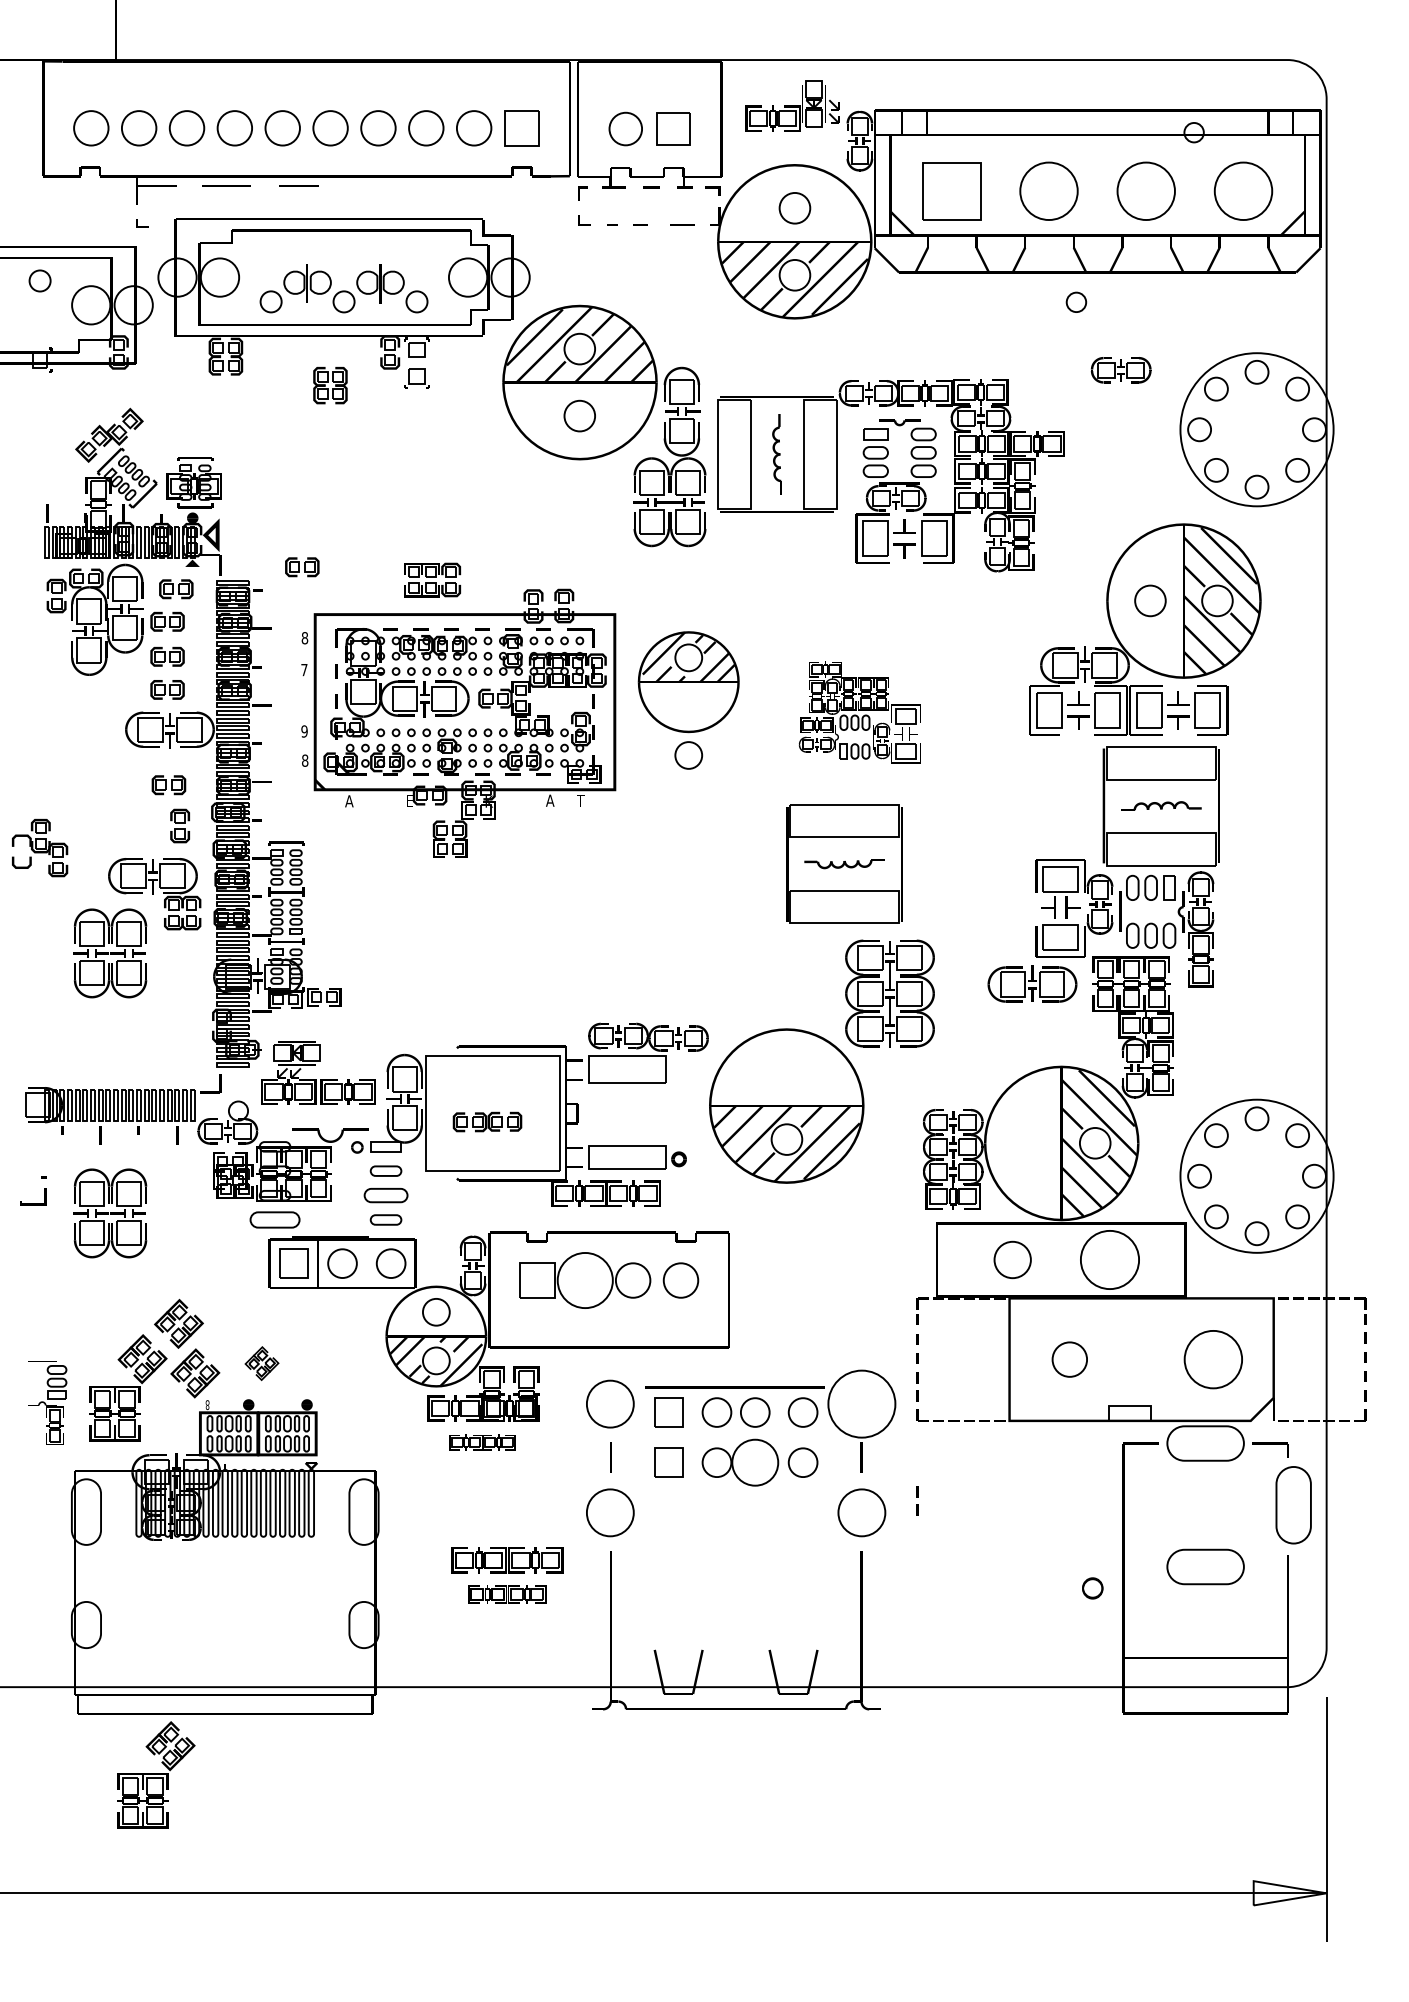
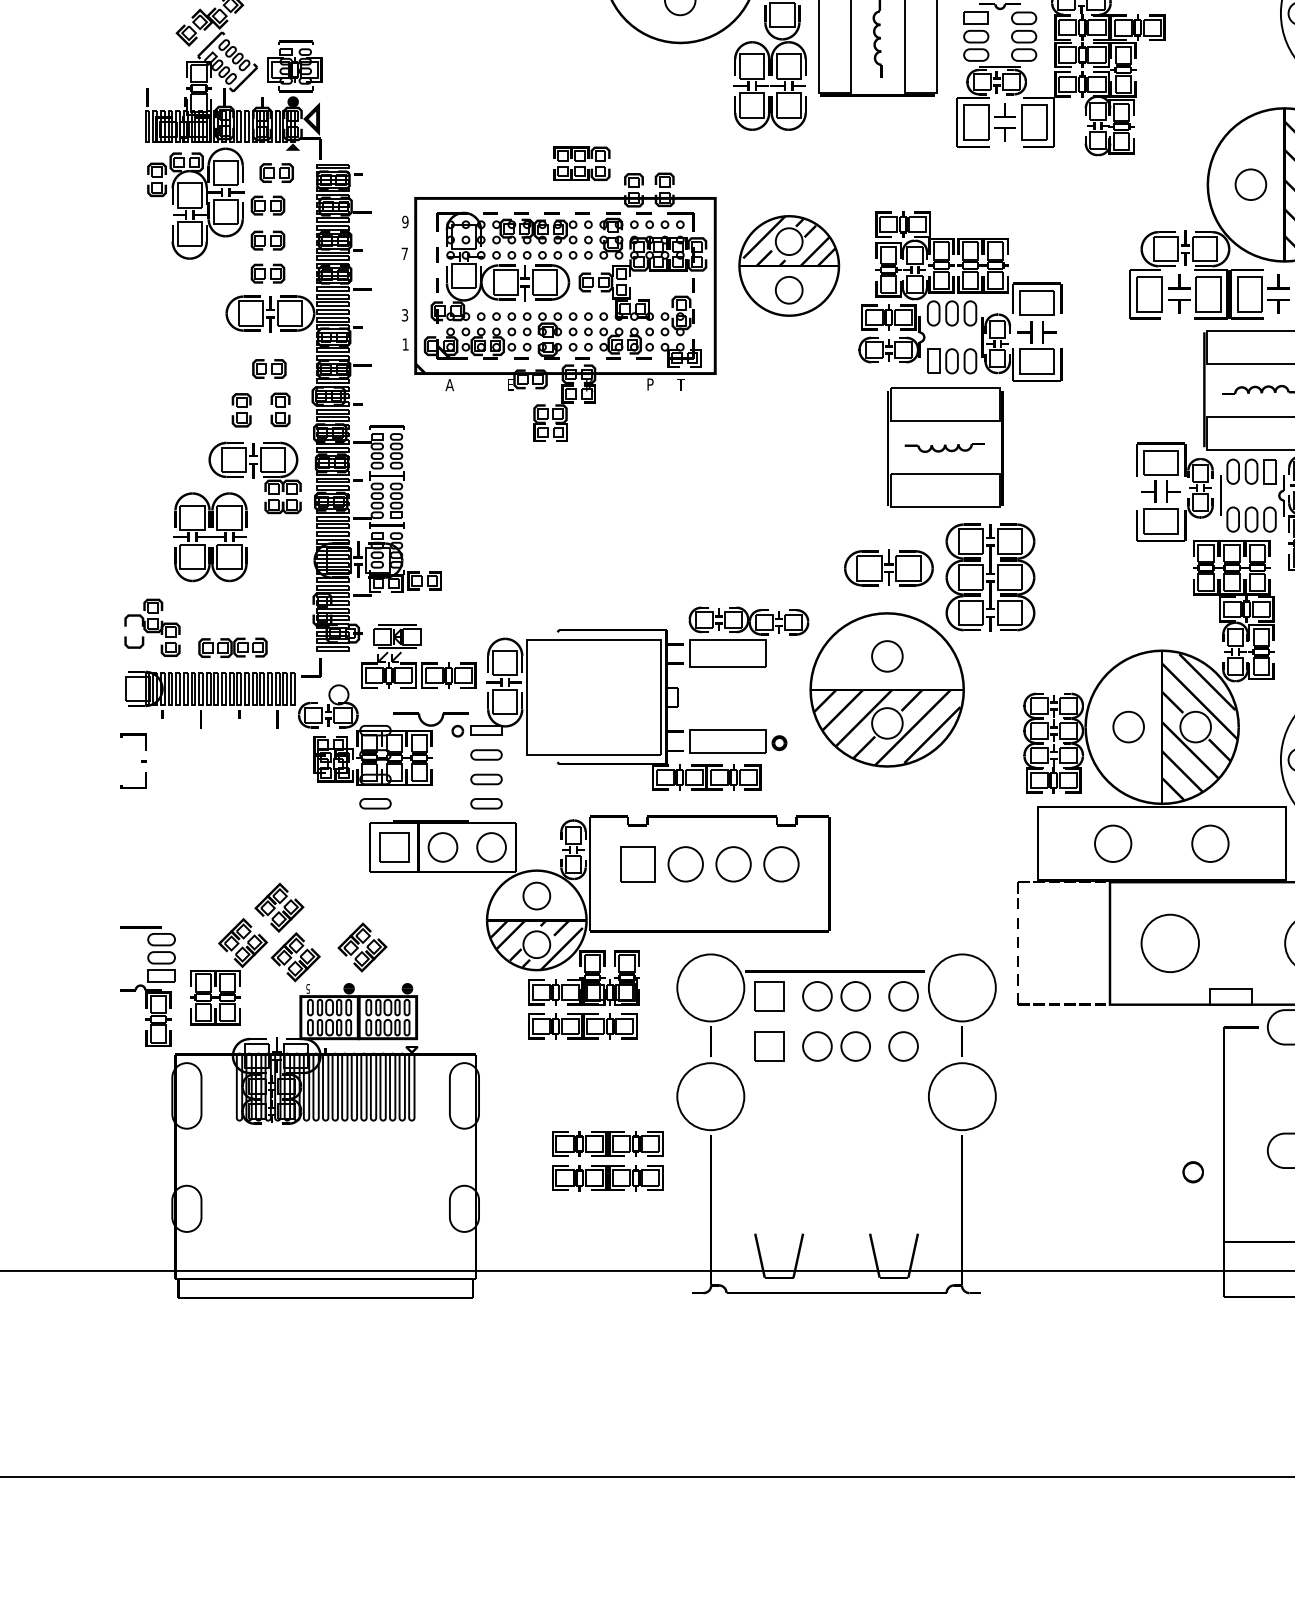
part: (302, 567) -> (402, 151), removed
part: (432, 579) -> (581, 163), moved
text: (304, 638) -> (404, 222), 8 -> 9
part: (859, 712) -> (959, 296), size x1.67
text: (304, 731) -> (404, 315), 9 -> 3
circle: (688, 755) -> (788, 290), moved
text: (305, 760) -> (405, 344), 8 -> 1
text: (550, 800) -> (650, 384), A -> P
part: (141, 826) -> (241, 410), added
part: (40, 847) -> (152, 627), moved
part: (1032, 983) -> (888, 567), moved
circle: (786, 1072) -> (886, 656), added
part: (487, 1121) -> (232, 647), moved
circle: (1028, 1143) -> (1128, 727), added
part: (33, 1151) -> (133, 735), added
part: (385, 1195) -> (485, 779), size x0.71
part: (110, 1213) -> (210, 797), removed
part: (274, 1219) -> (374, 803), size x0.62
circle: (1109, 1259) -> (1209, 843), size x0.62
circle: (585, 1280) -> (685, 864), size x0.62
circle: (1069, 1359) -> (1169, 943), size x1.67
part: (261, 1363) -> (361, 947), size x1.43
part: (47, 1402) -> (147, 986), size x1.43
circle: (609, 1403) -> (709, 987), size x1.43
text: (207, 1405) -> (307, 989), 8 -> 5
part: (482, 1442) -> (582, 1026), size x1.67
circle: (754, 1462) -> (854, 1046), size x0.62
line: (917, 1497) -> (1017, 1081), removed
circle: (609, 1512) -> (709, 1096), size x1.43
circle: (861, 1512) -> (961, 1096), size x1.43
part: (507, 1594) -> (607, 1178), size x1.43
part: (156, 1774) -> (256, 1358), removed

